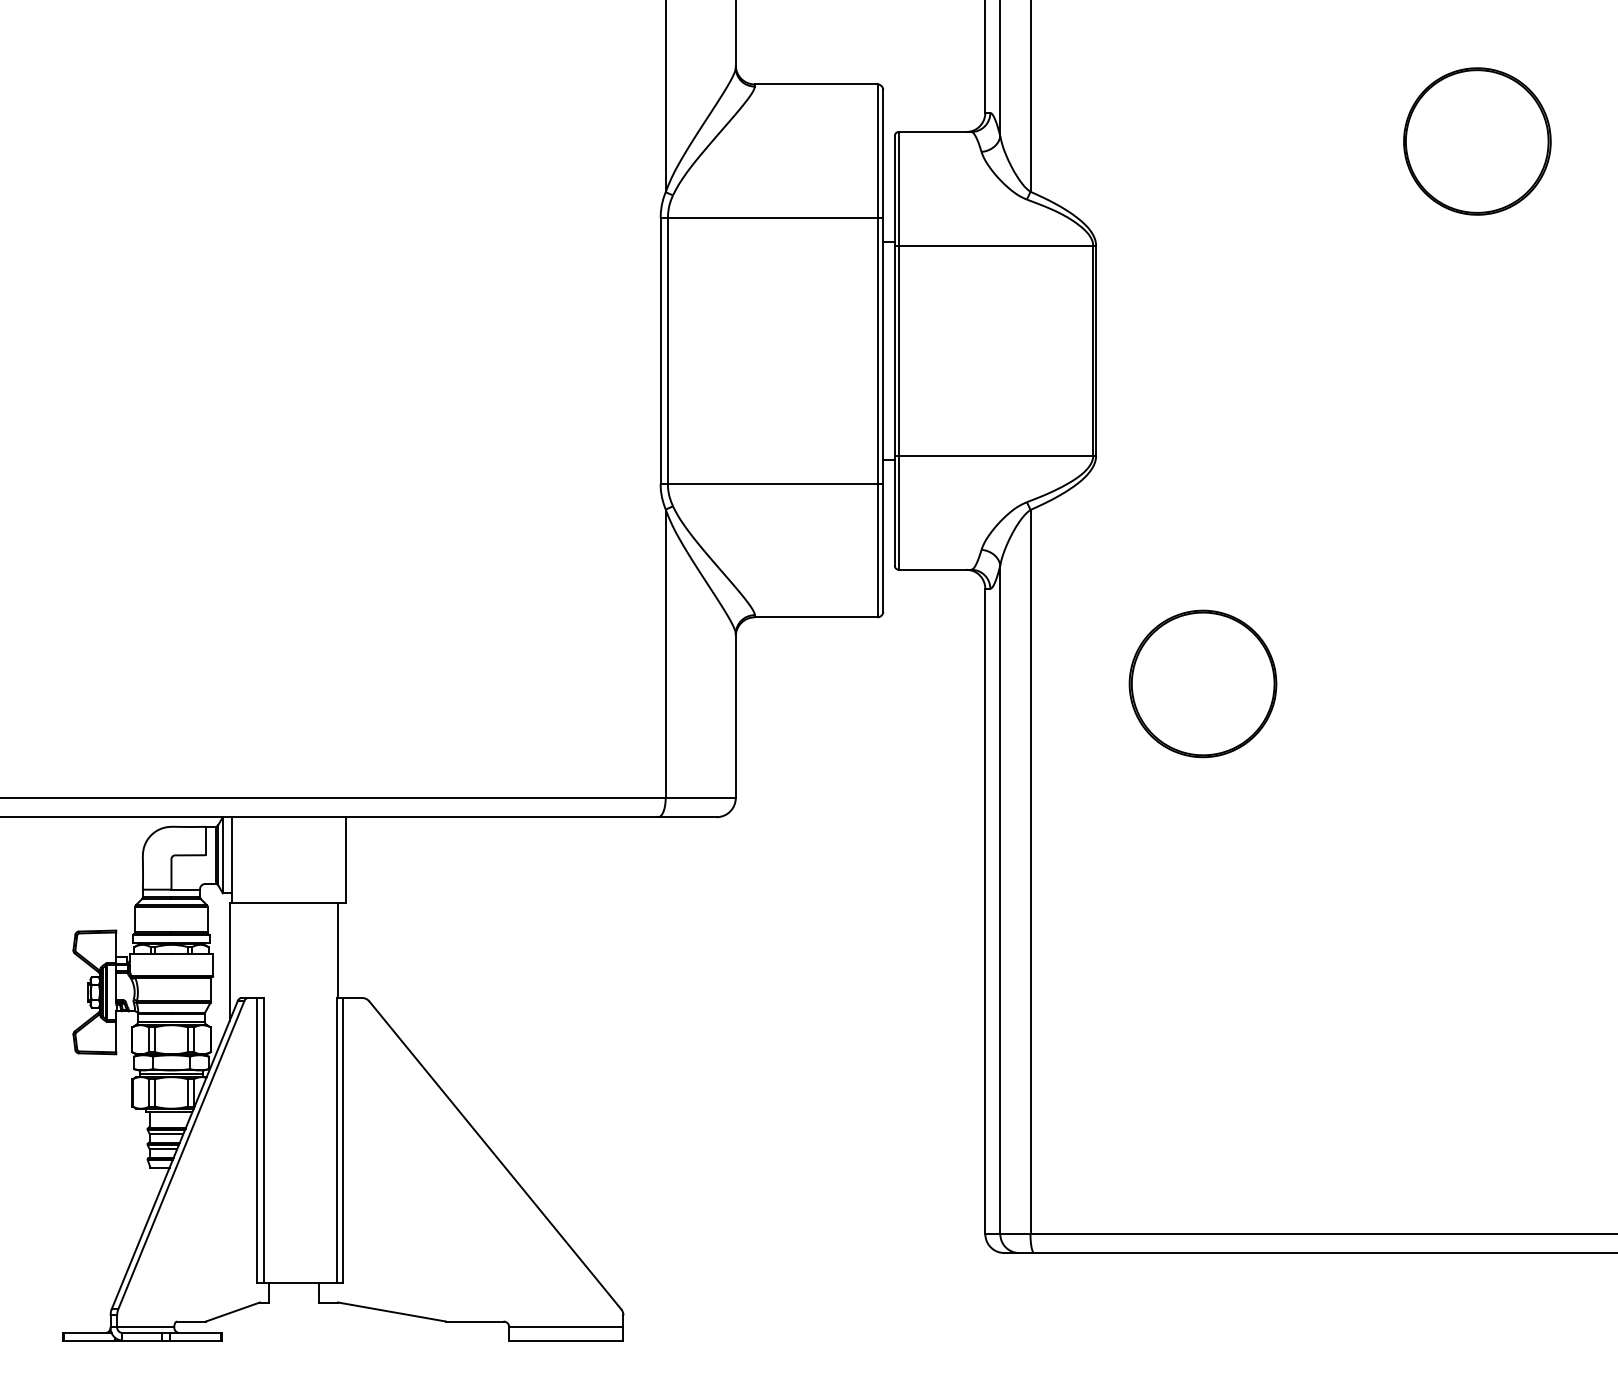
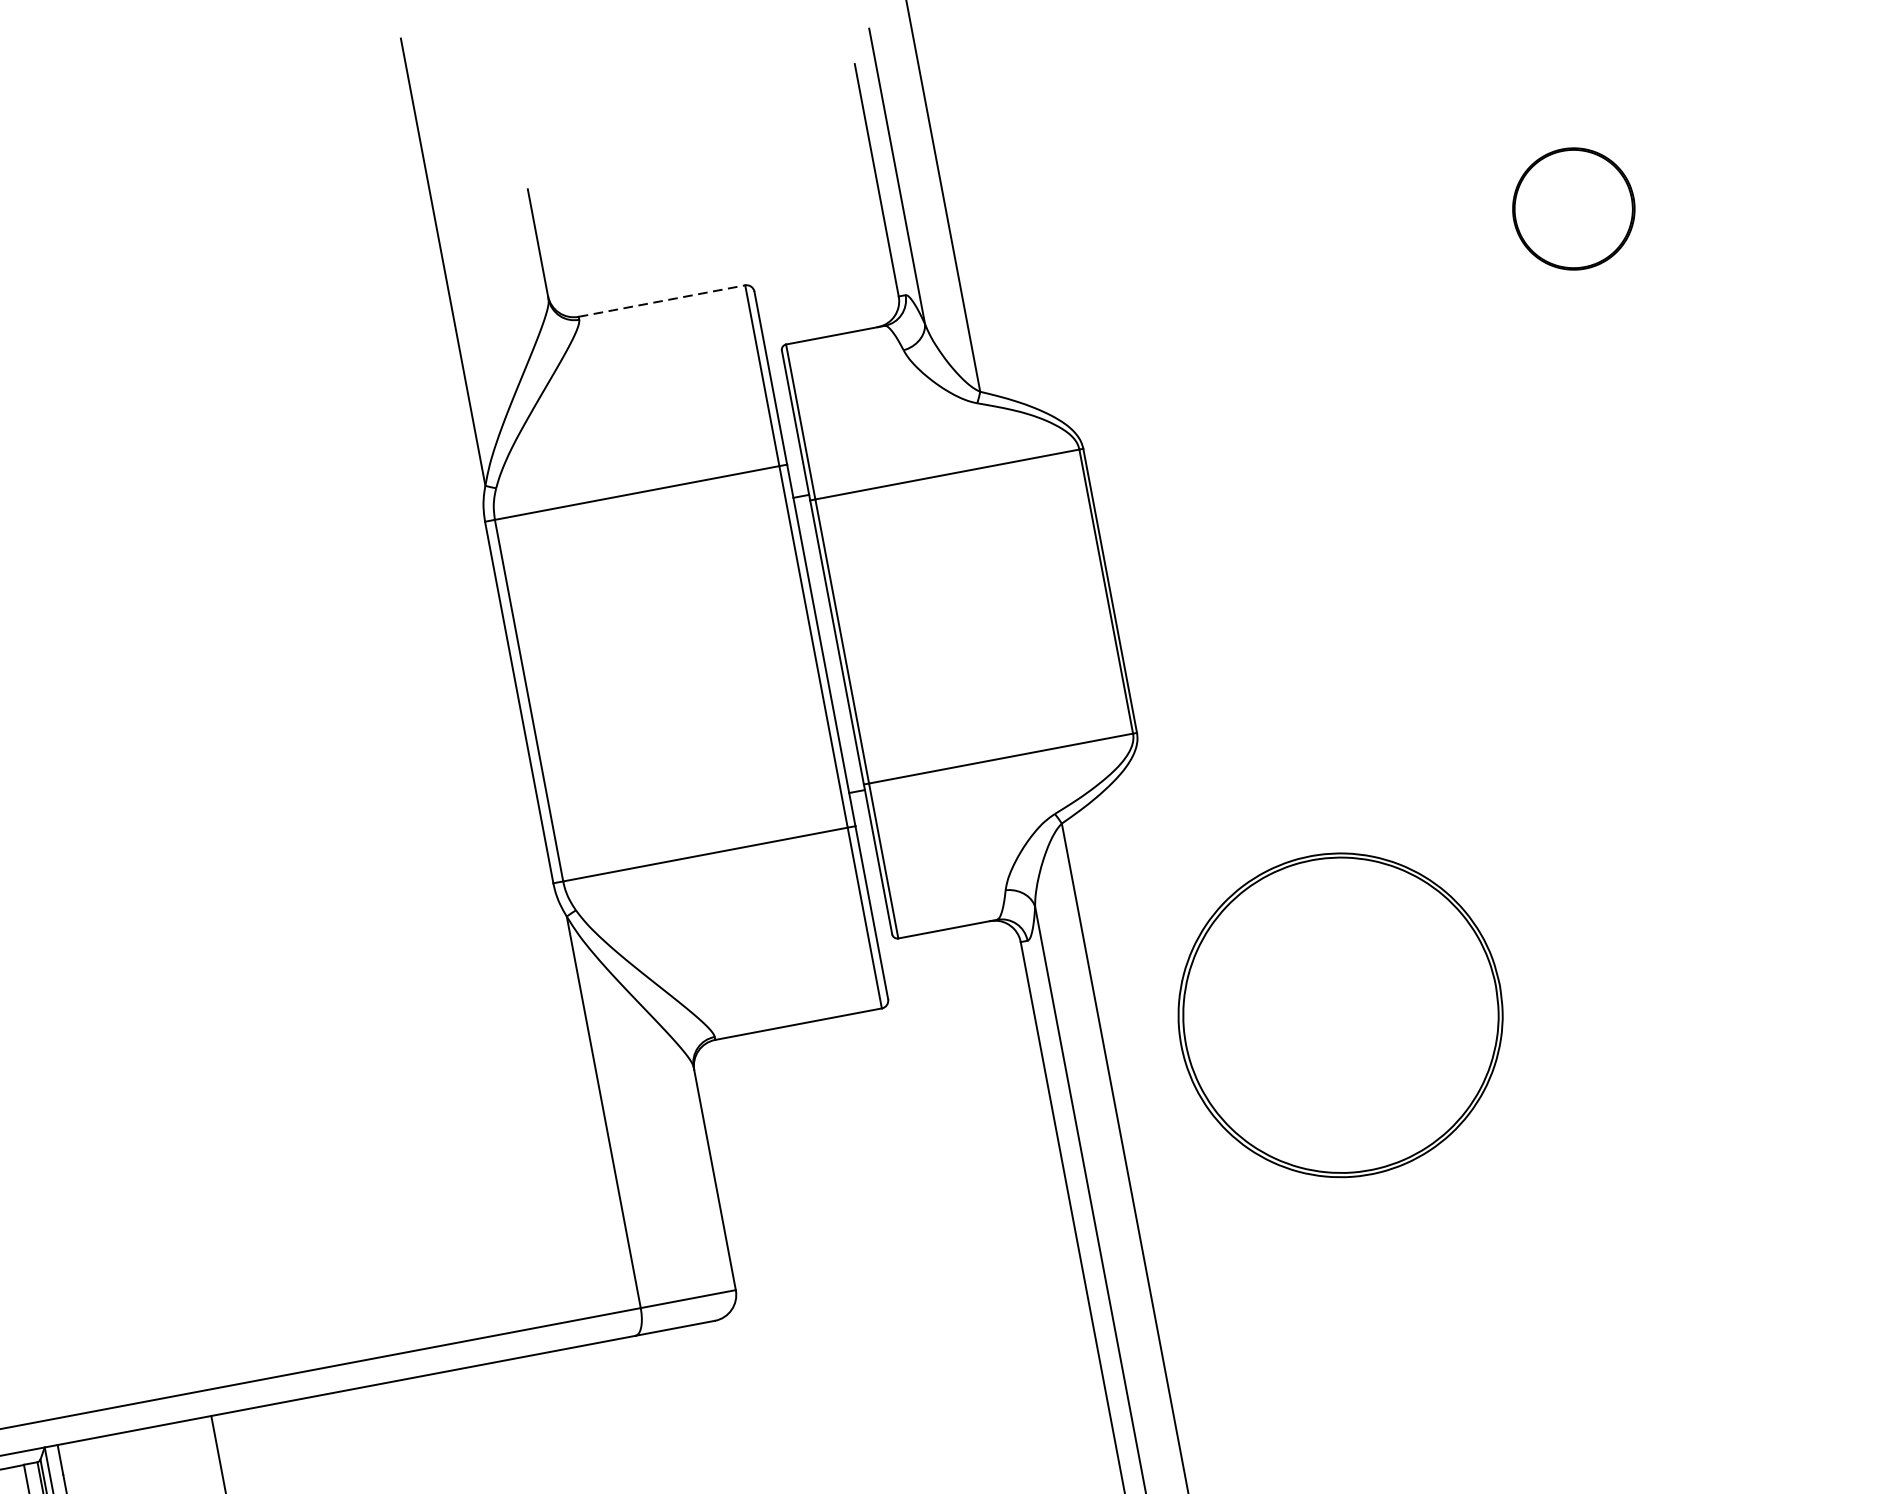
line: (816, 84) -> (662, 301), solid -> dashed
part: (1477, 141) -> (1573, 208), size x0.6
part: (1202, 683) -> (1339, 1014), size x1.6

